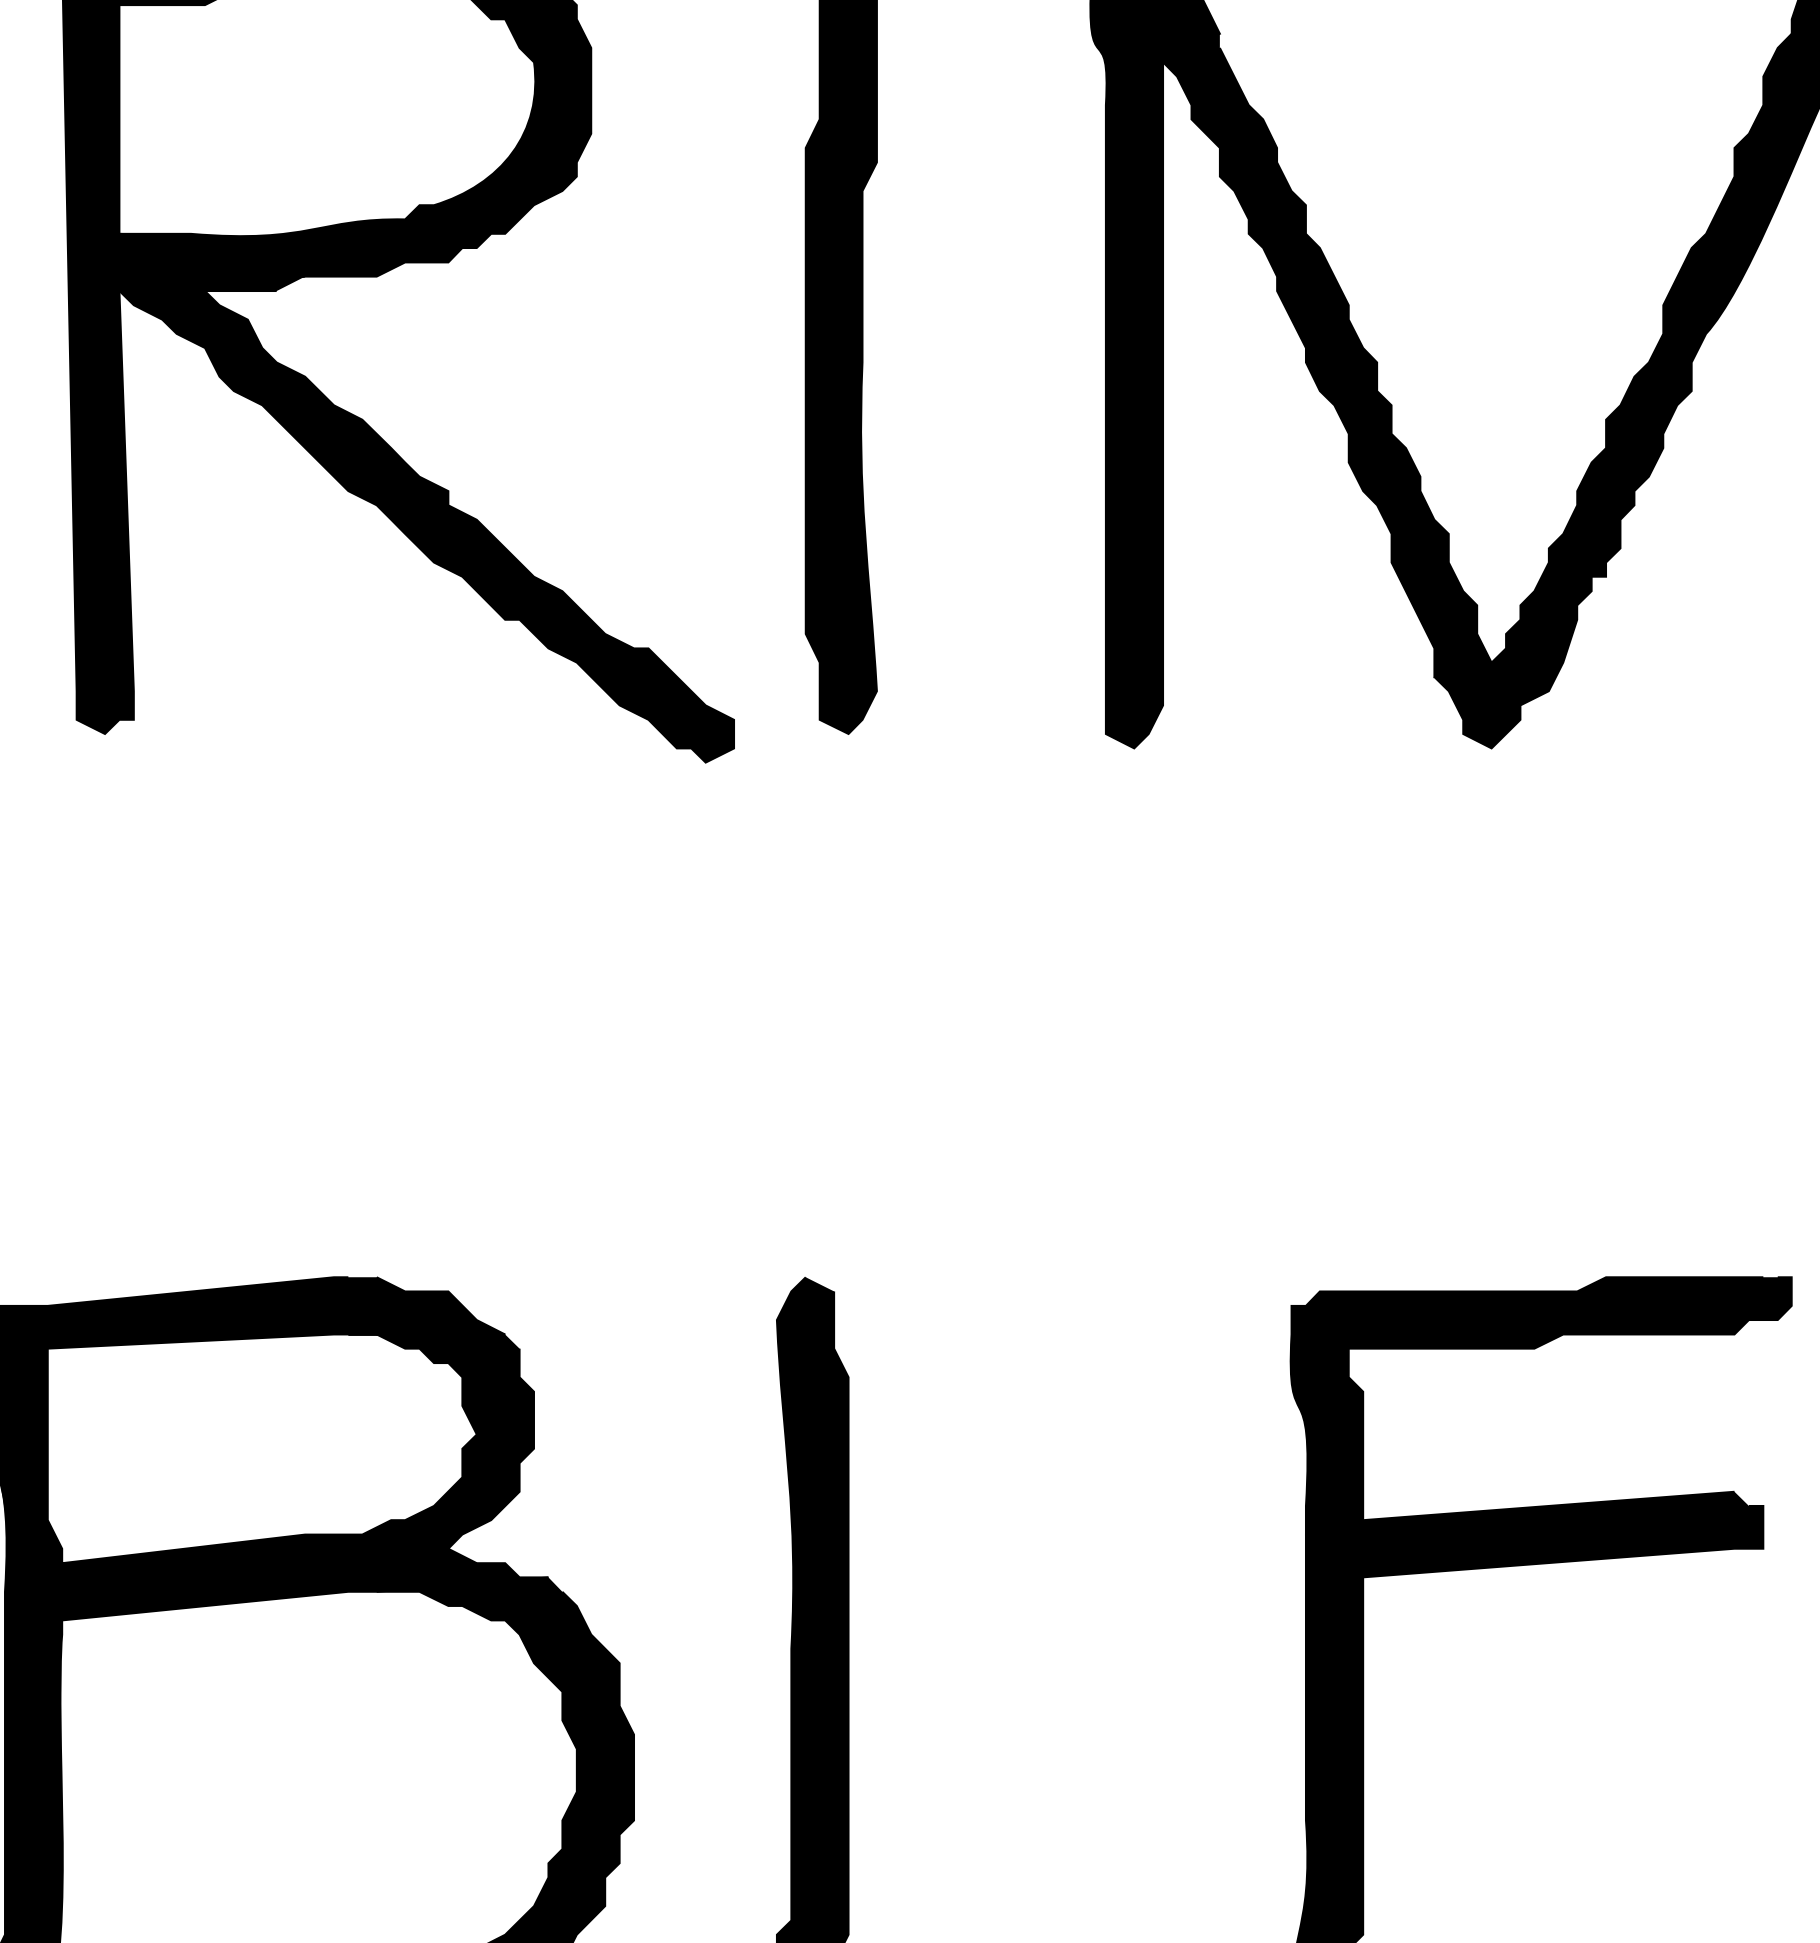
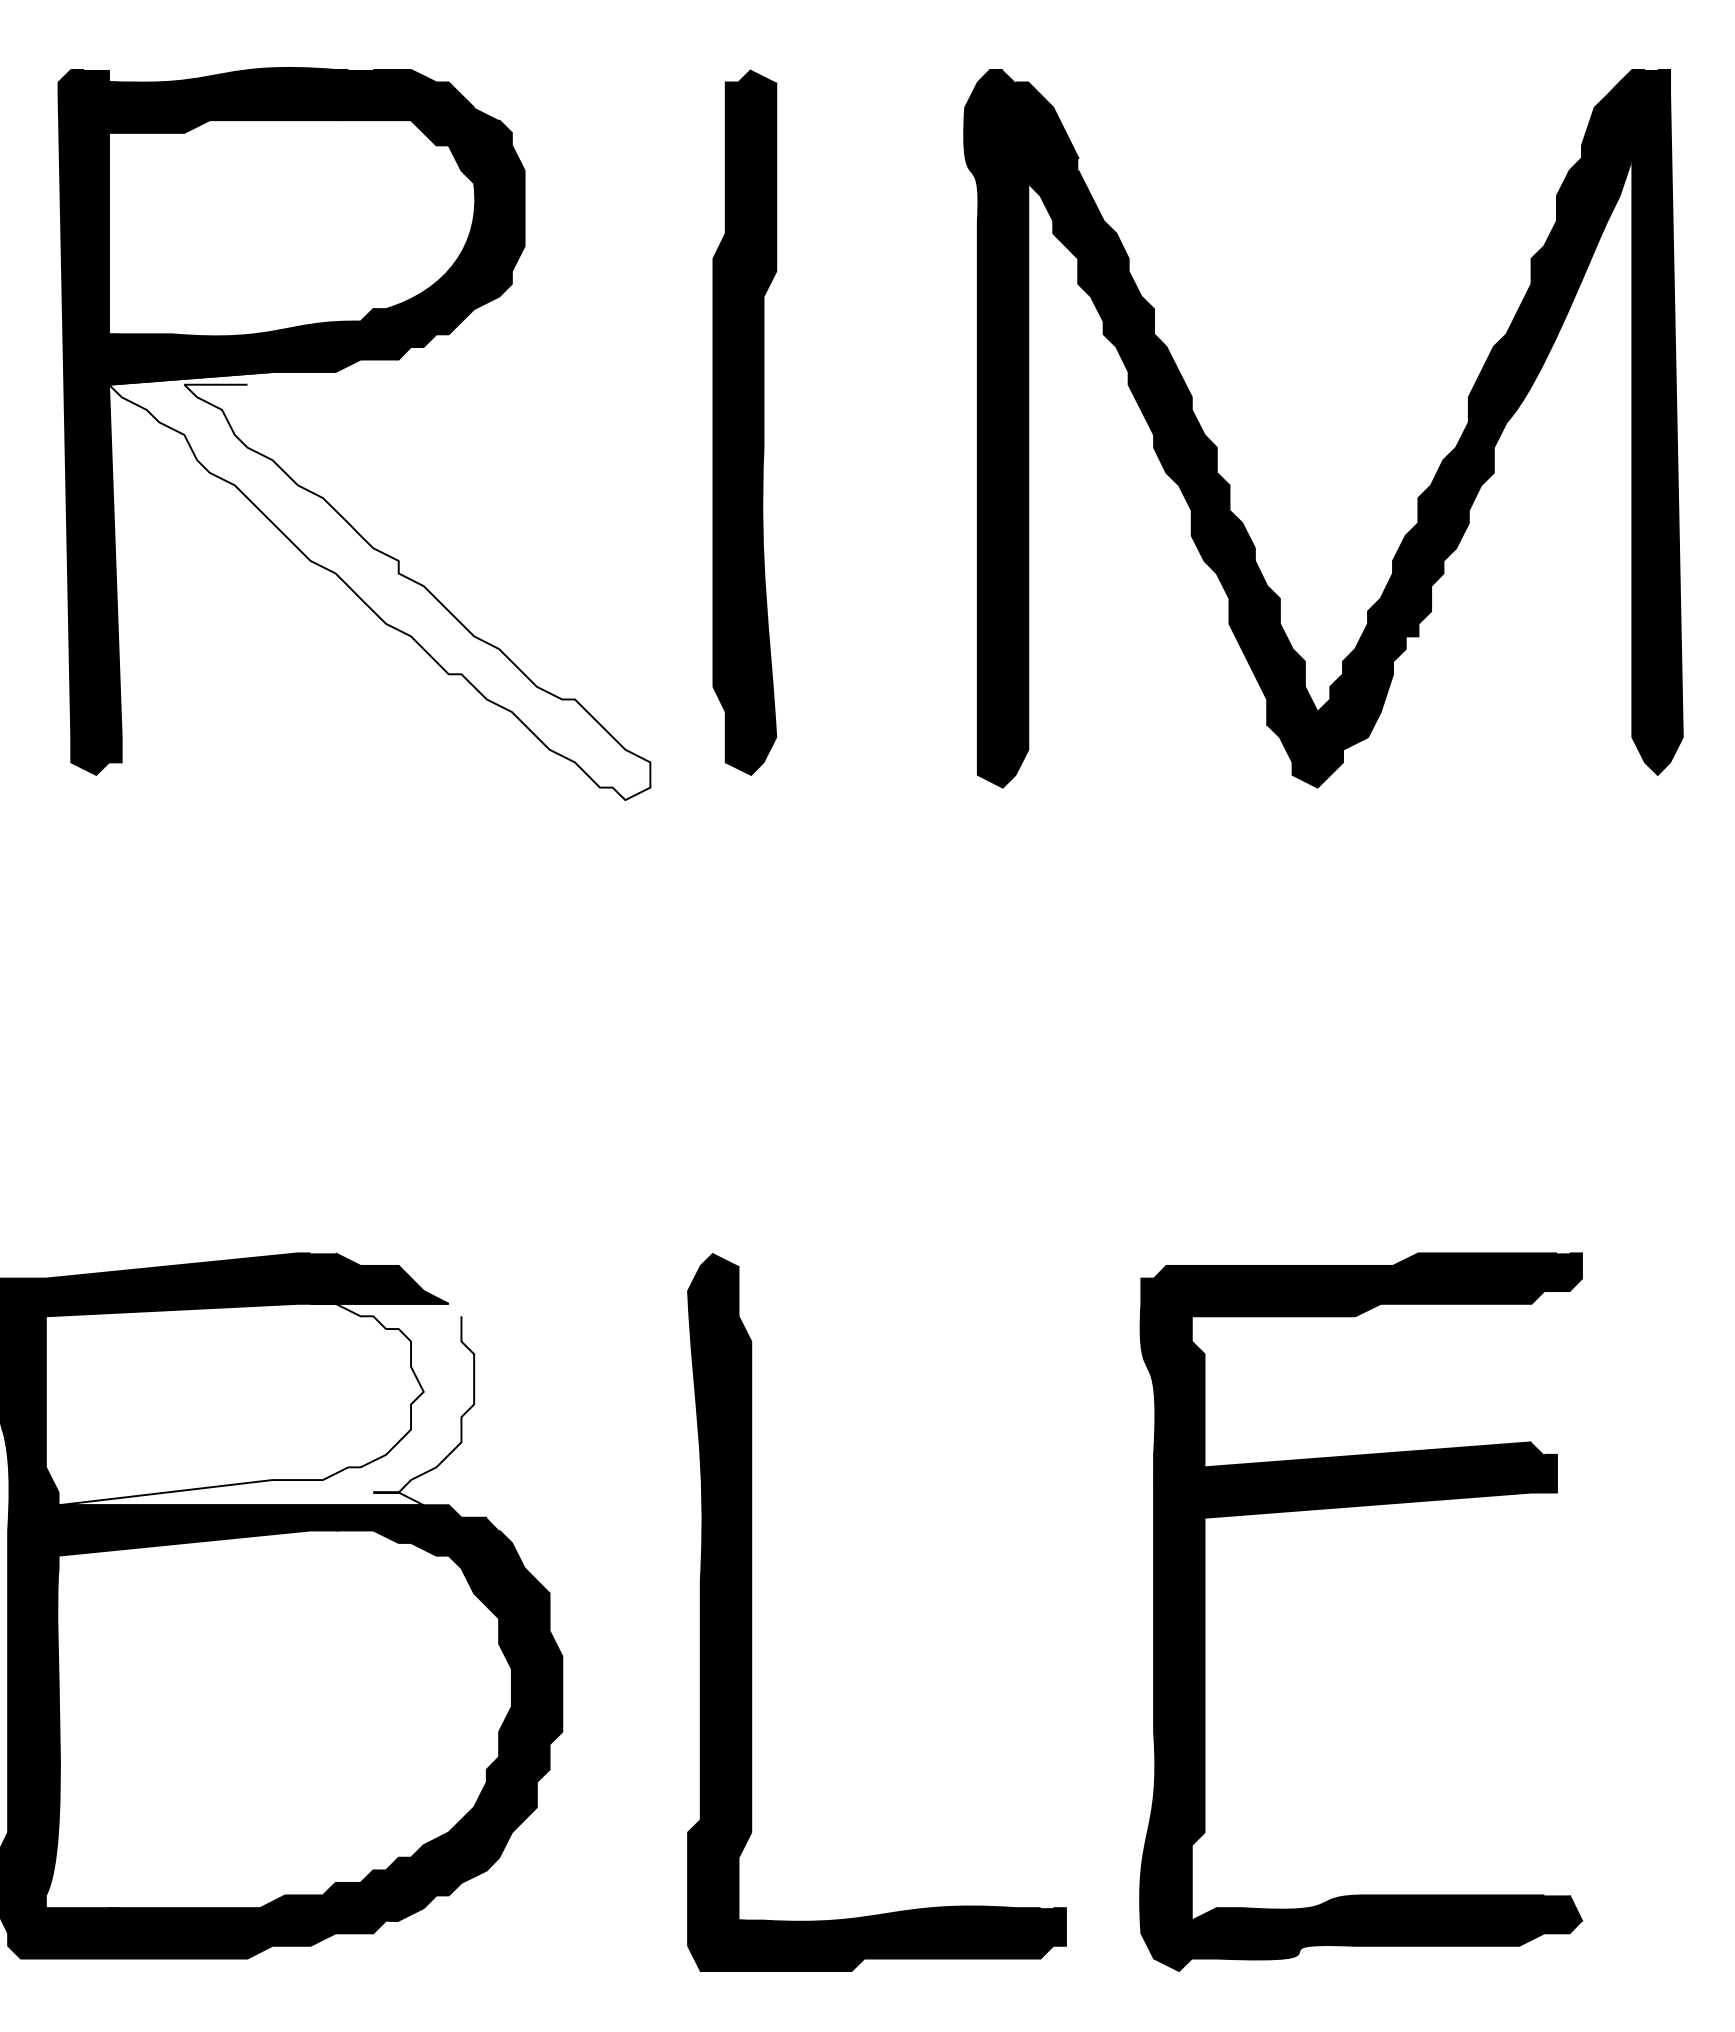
fill: (426, 520) -> (379, 586), removed
fill: (298, 1448) -> (266, 1404), removed

